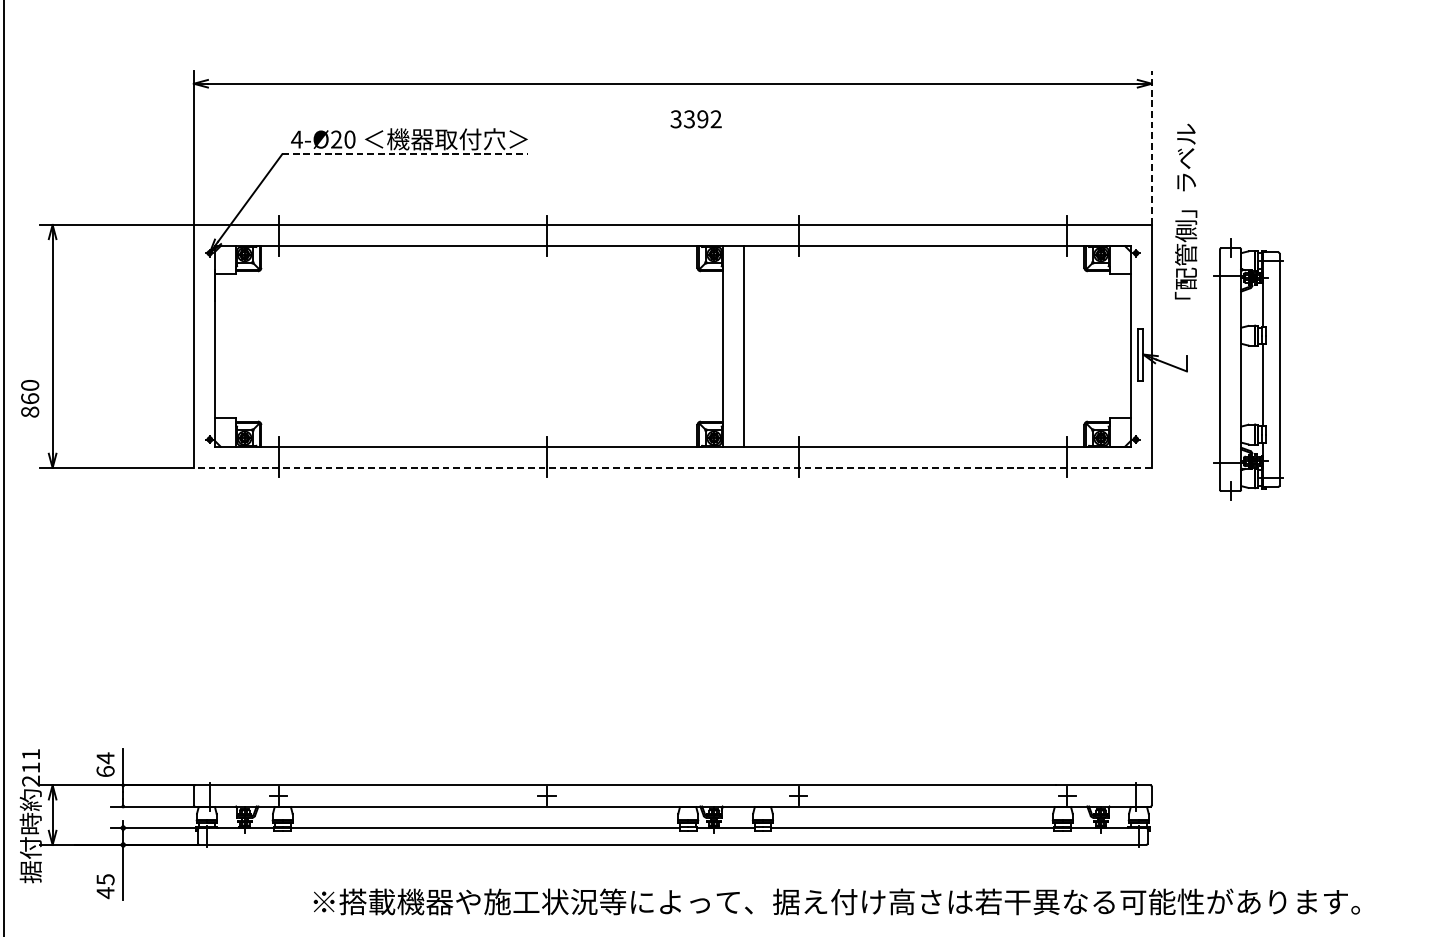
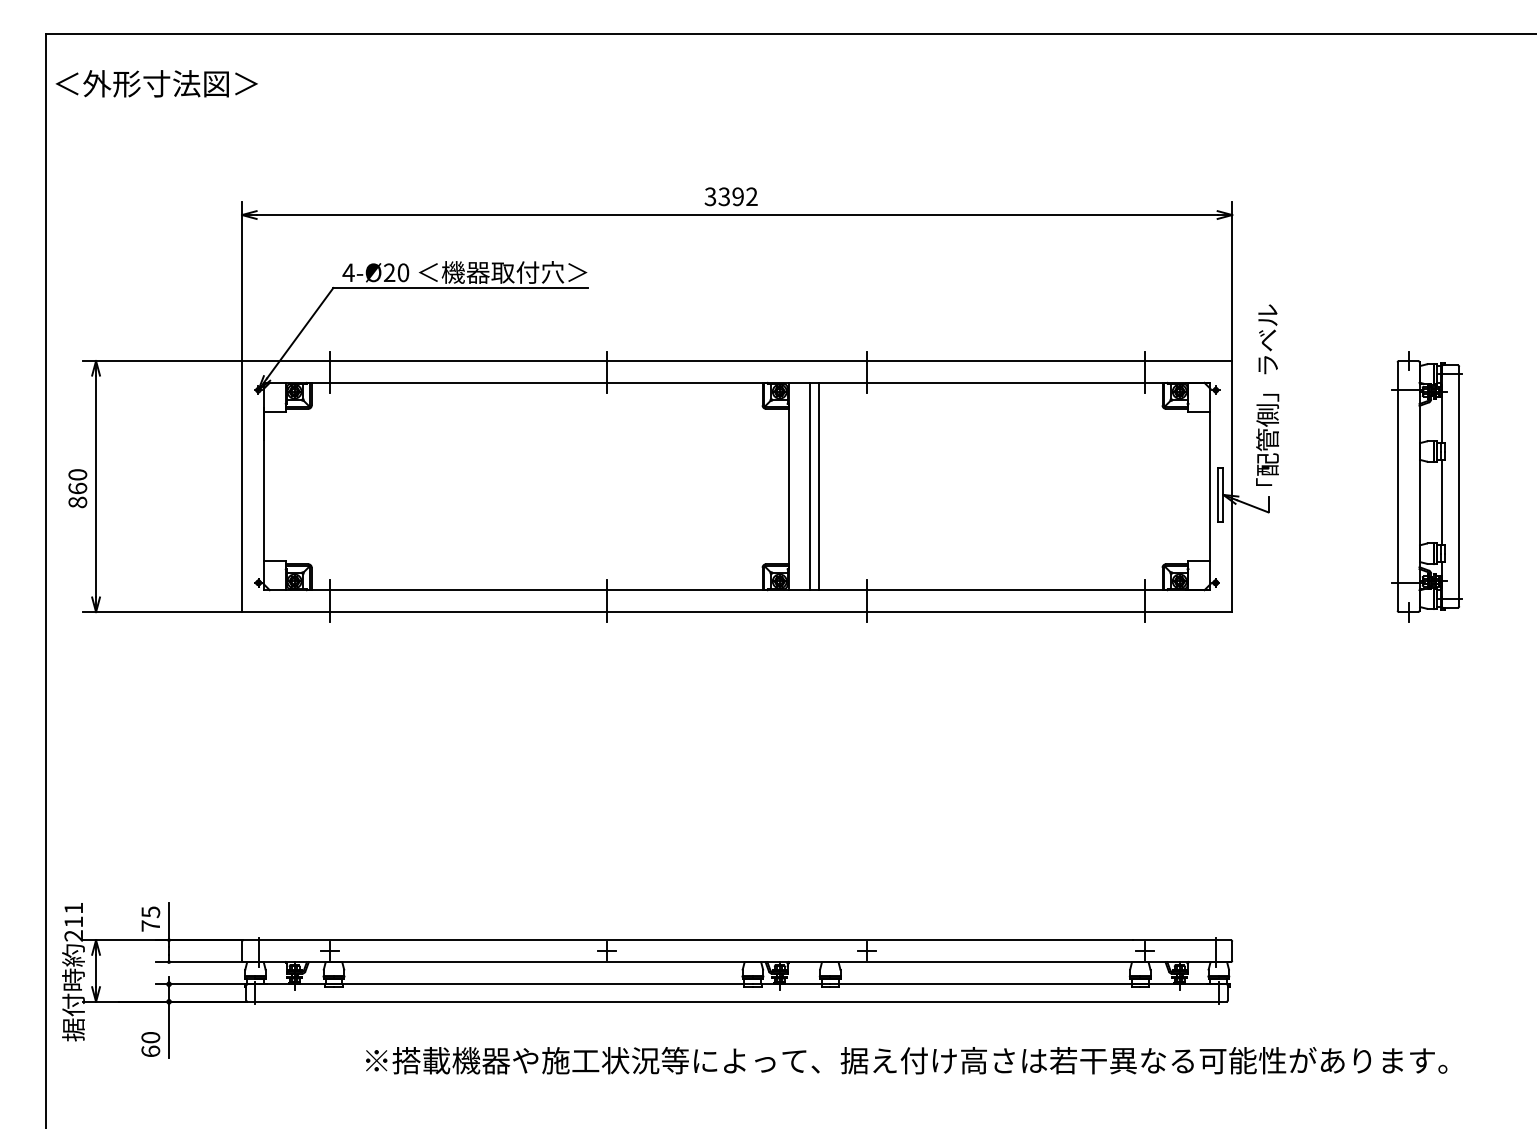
text: (695, 119) -> (730, 196), moved
line: (1152, 147) -> (1232, 280), dashed -> solid
line: (406, 154) -> (461, 288), dashed -> solid
text: (1185, 210) -> (1267, 394), moved
line: (752, 346) -> (819, 486), added
part: (1247, 369) -> (1426, 486), moved
text: (29, 398) -> (77, 488), moved
line: (672, 468) -> (736, 612), dashed -> solid
text: (105, 764) -> (150, 918), 64 -> 75
text: (105, 886) -> (150, 1044), 45 -> 60

